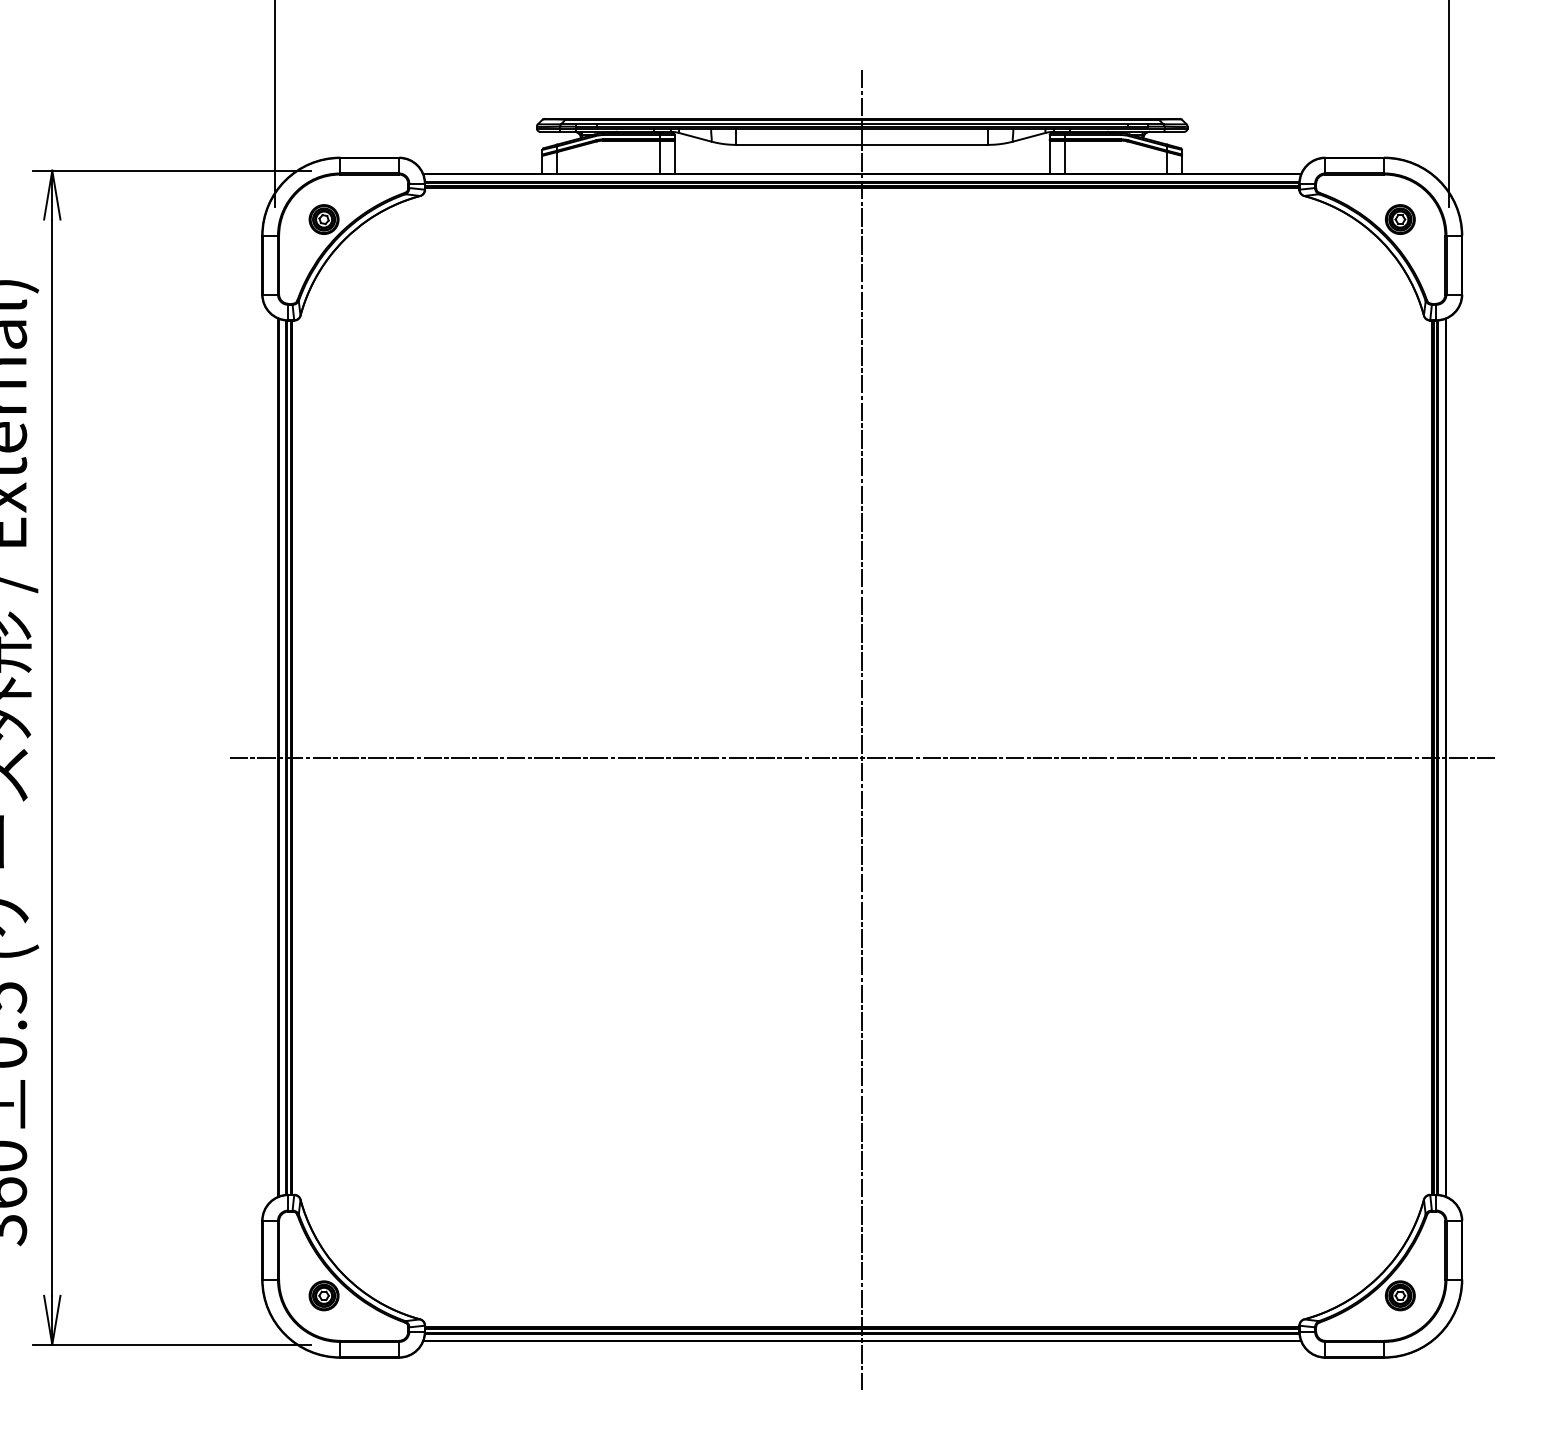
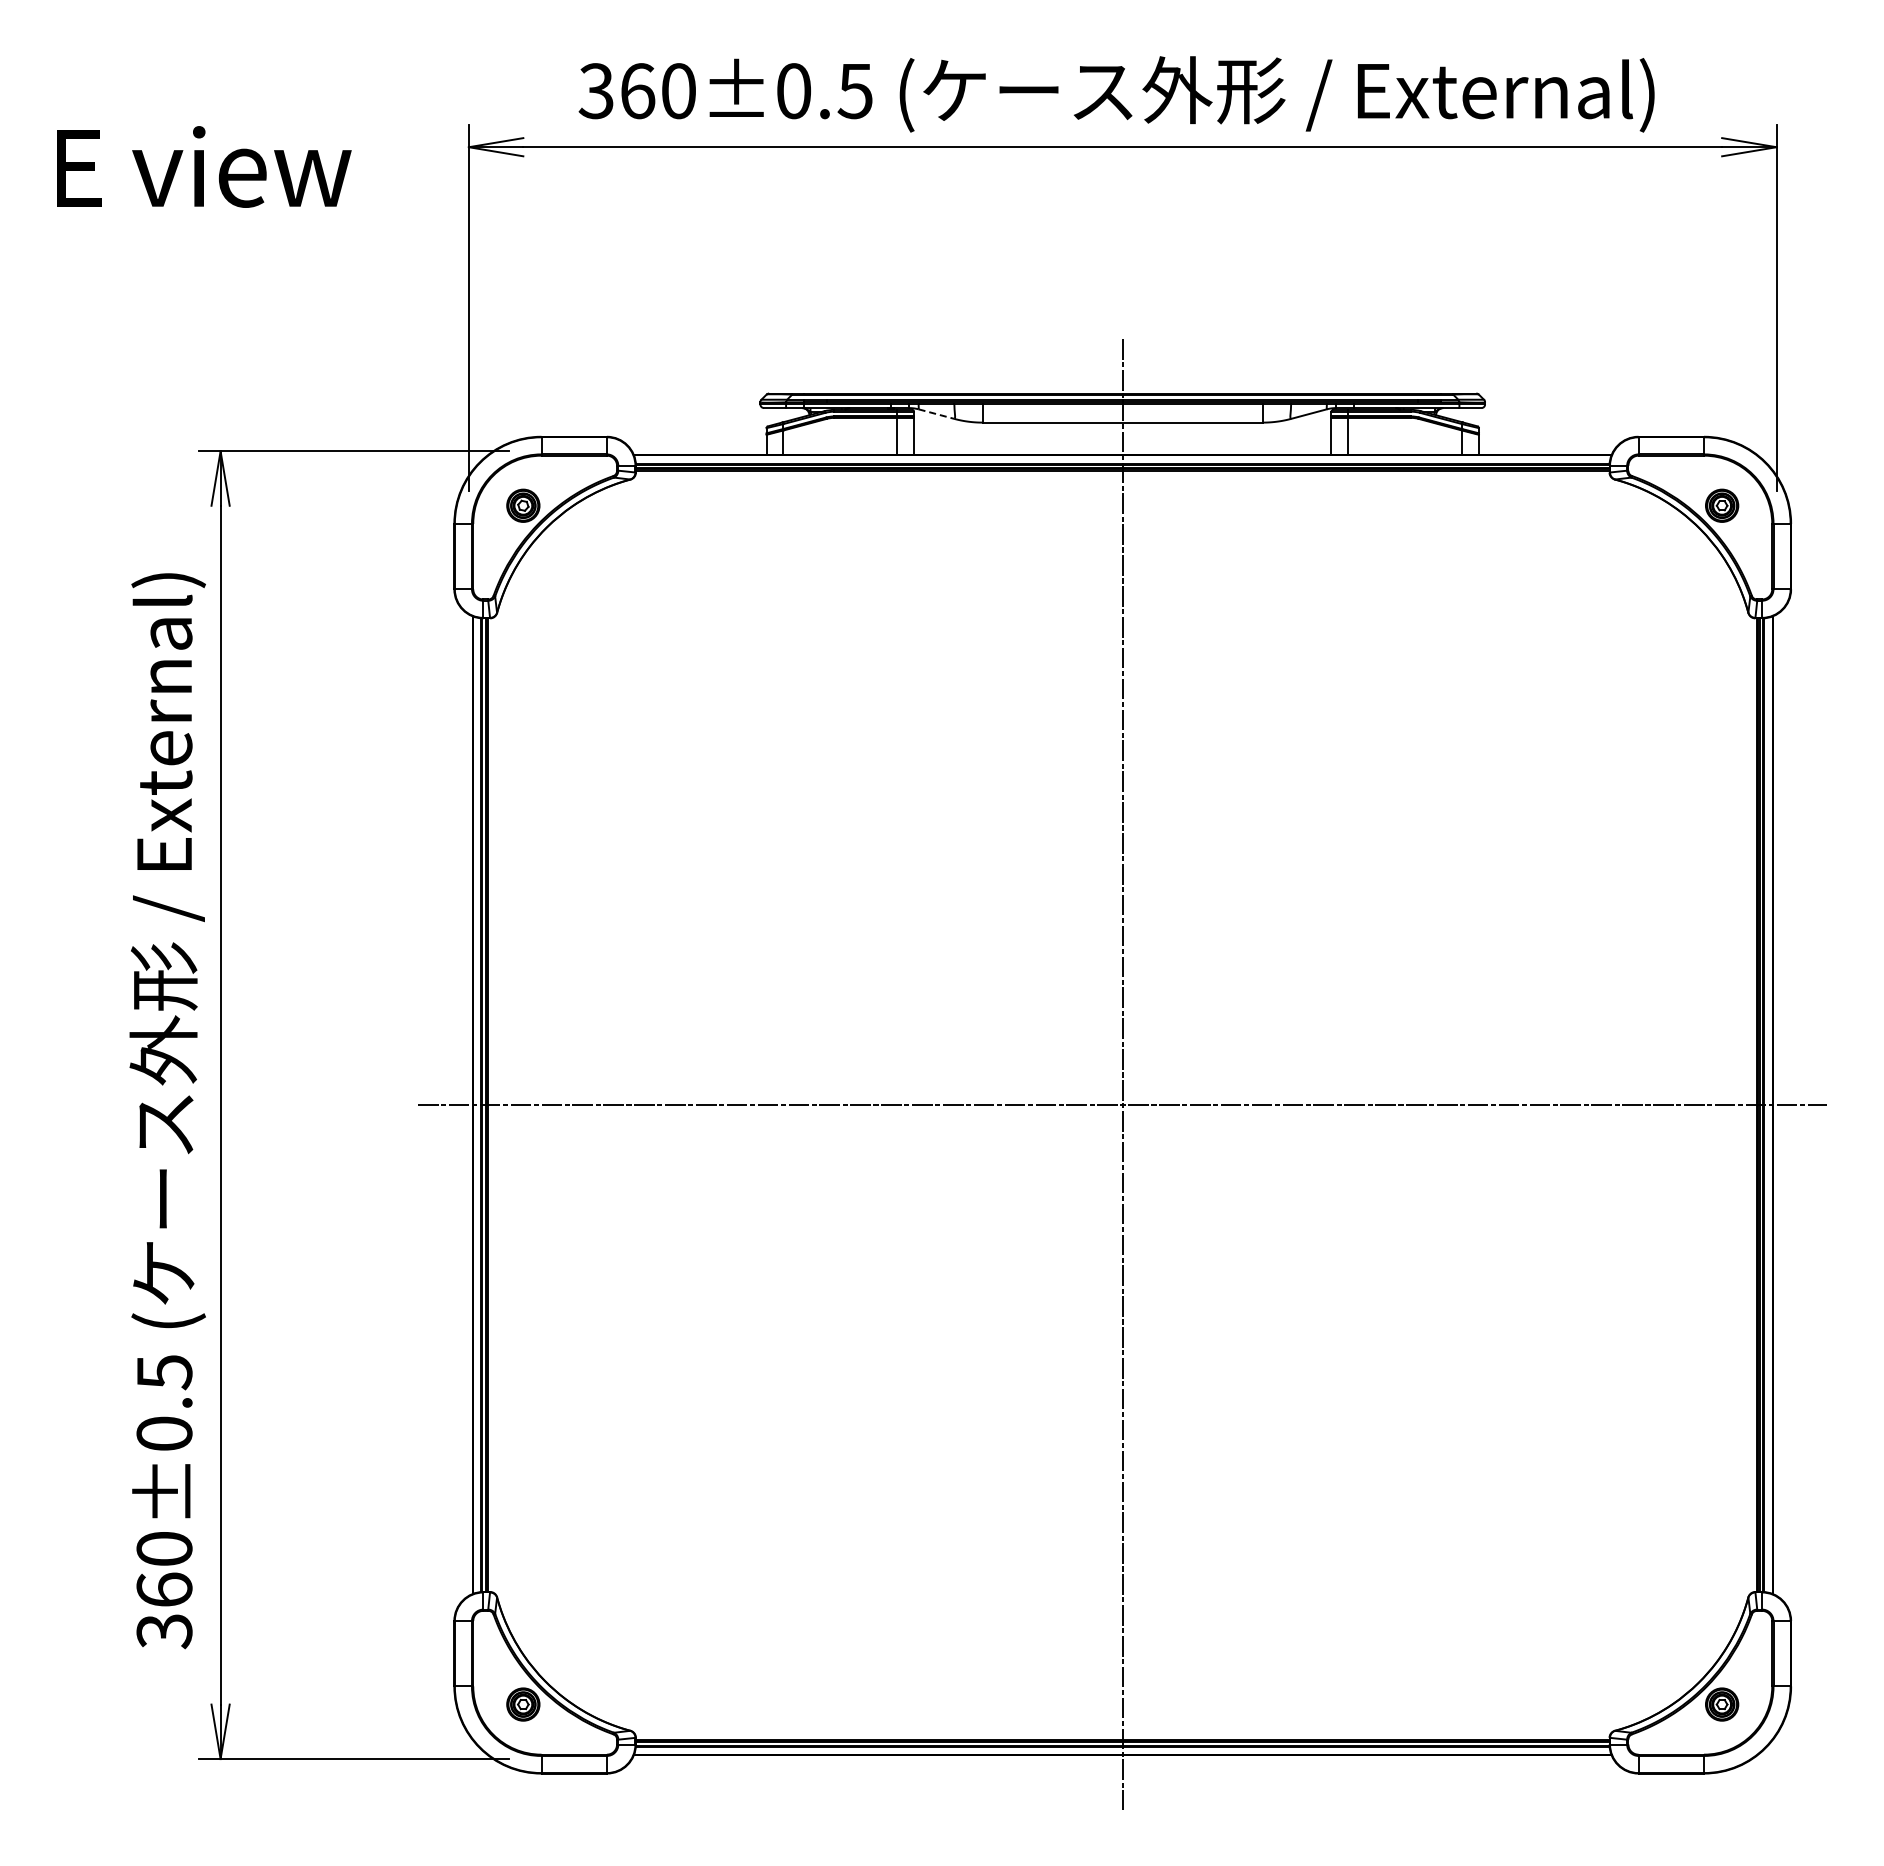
line: (695, 137) -> (936, 414), solid -> dashed

